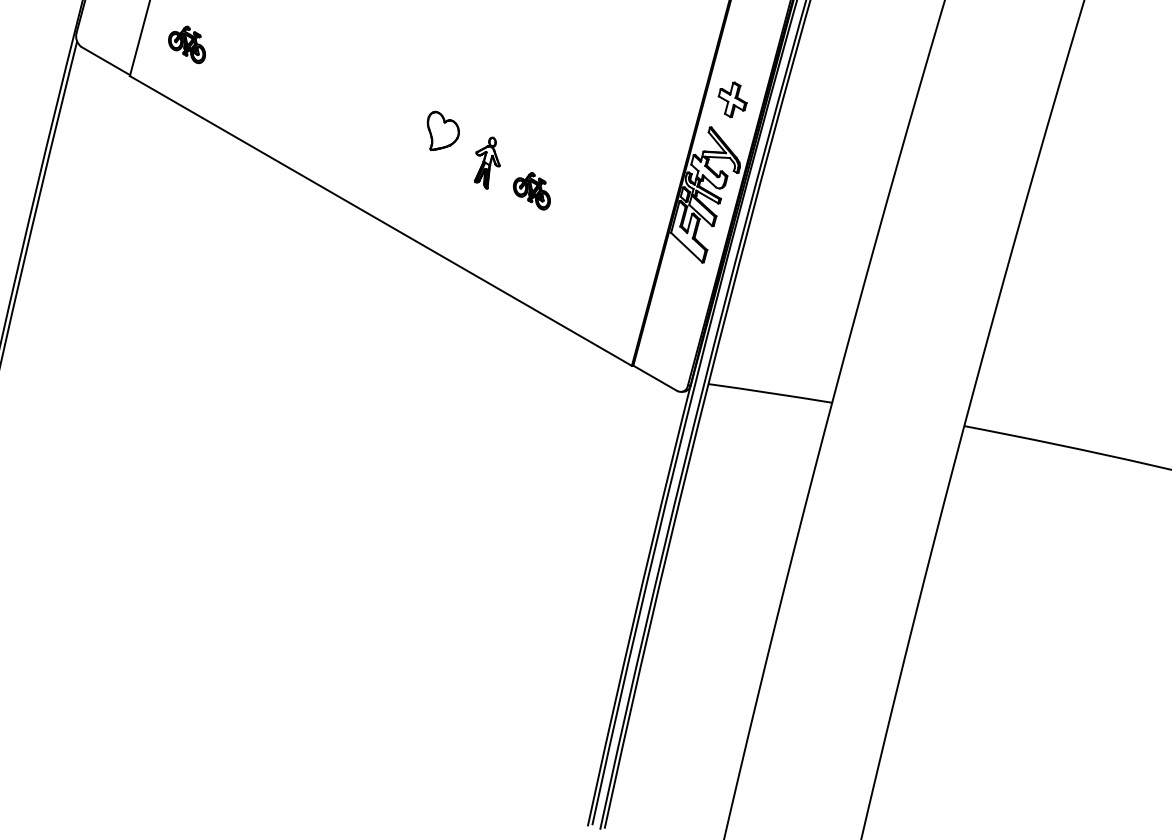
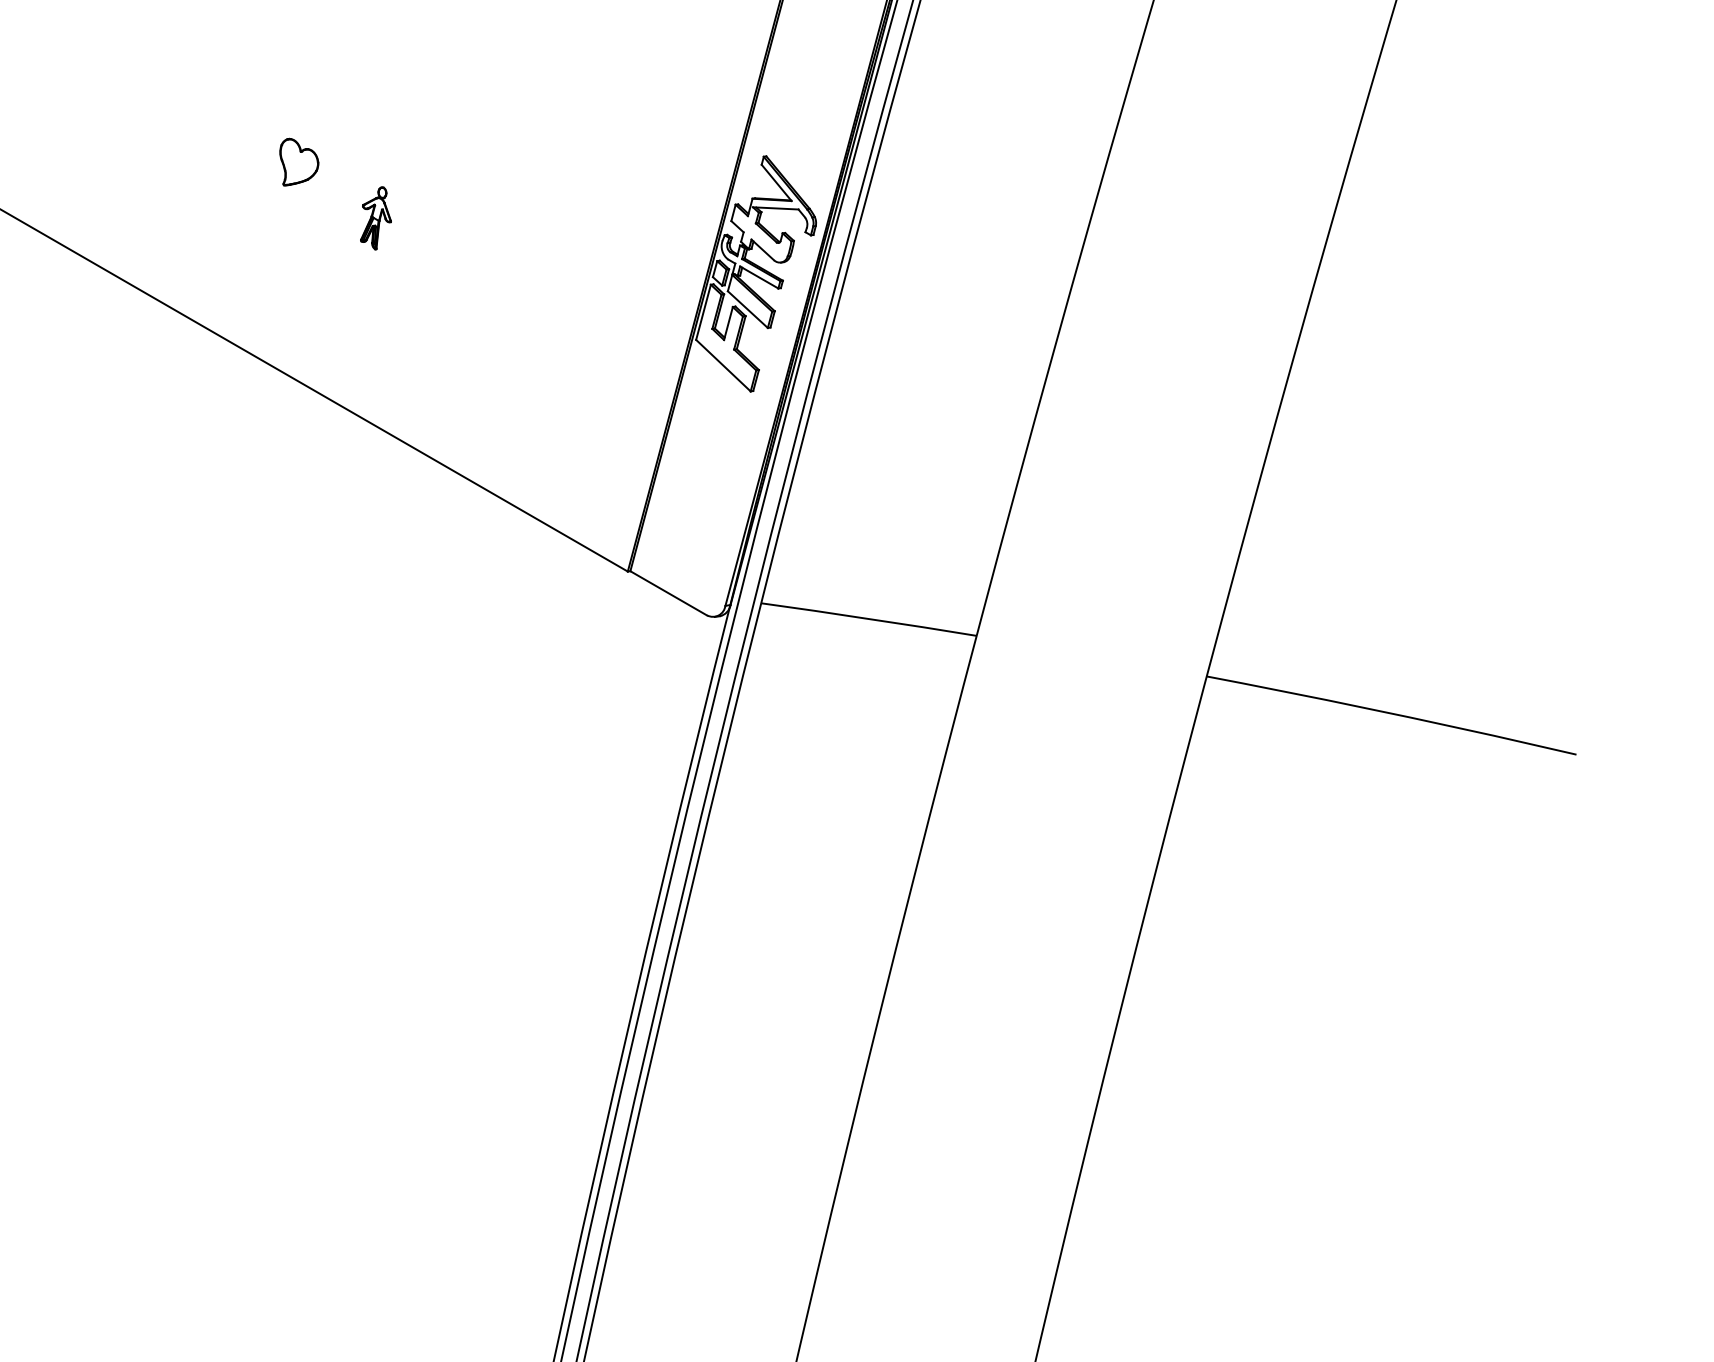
part: (732, 99) -> (803, 107), removed
part: (442, 130) -> (297, 161), size x0.7
part: (487, 162) -> (376, 217), size x0.7
part: (531, 191) -> (452, 267), removed

